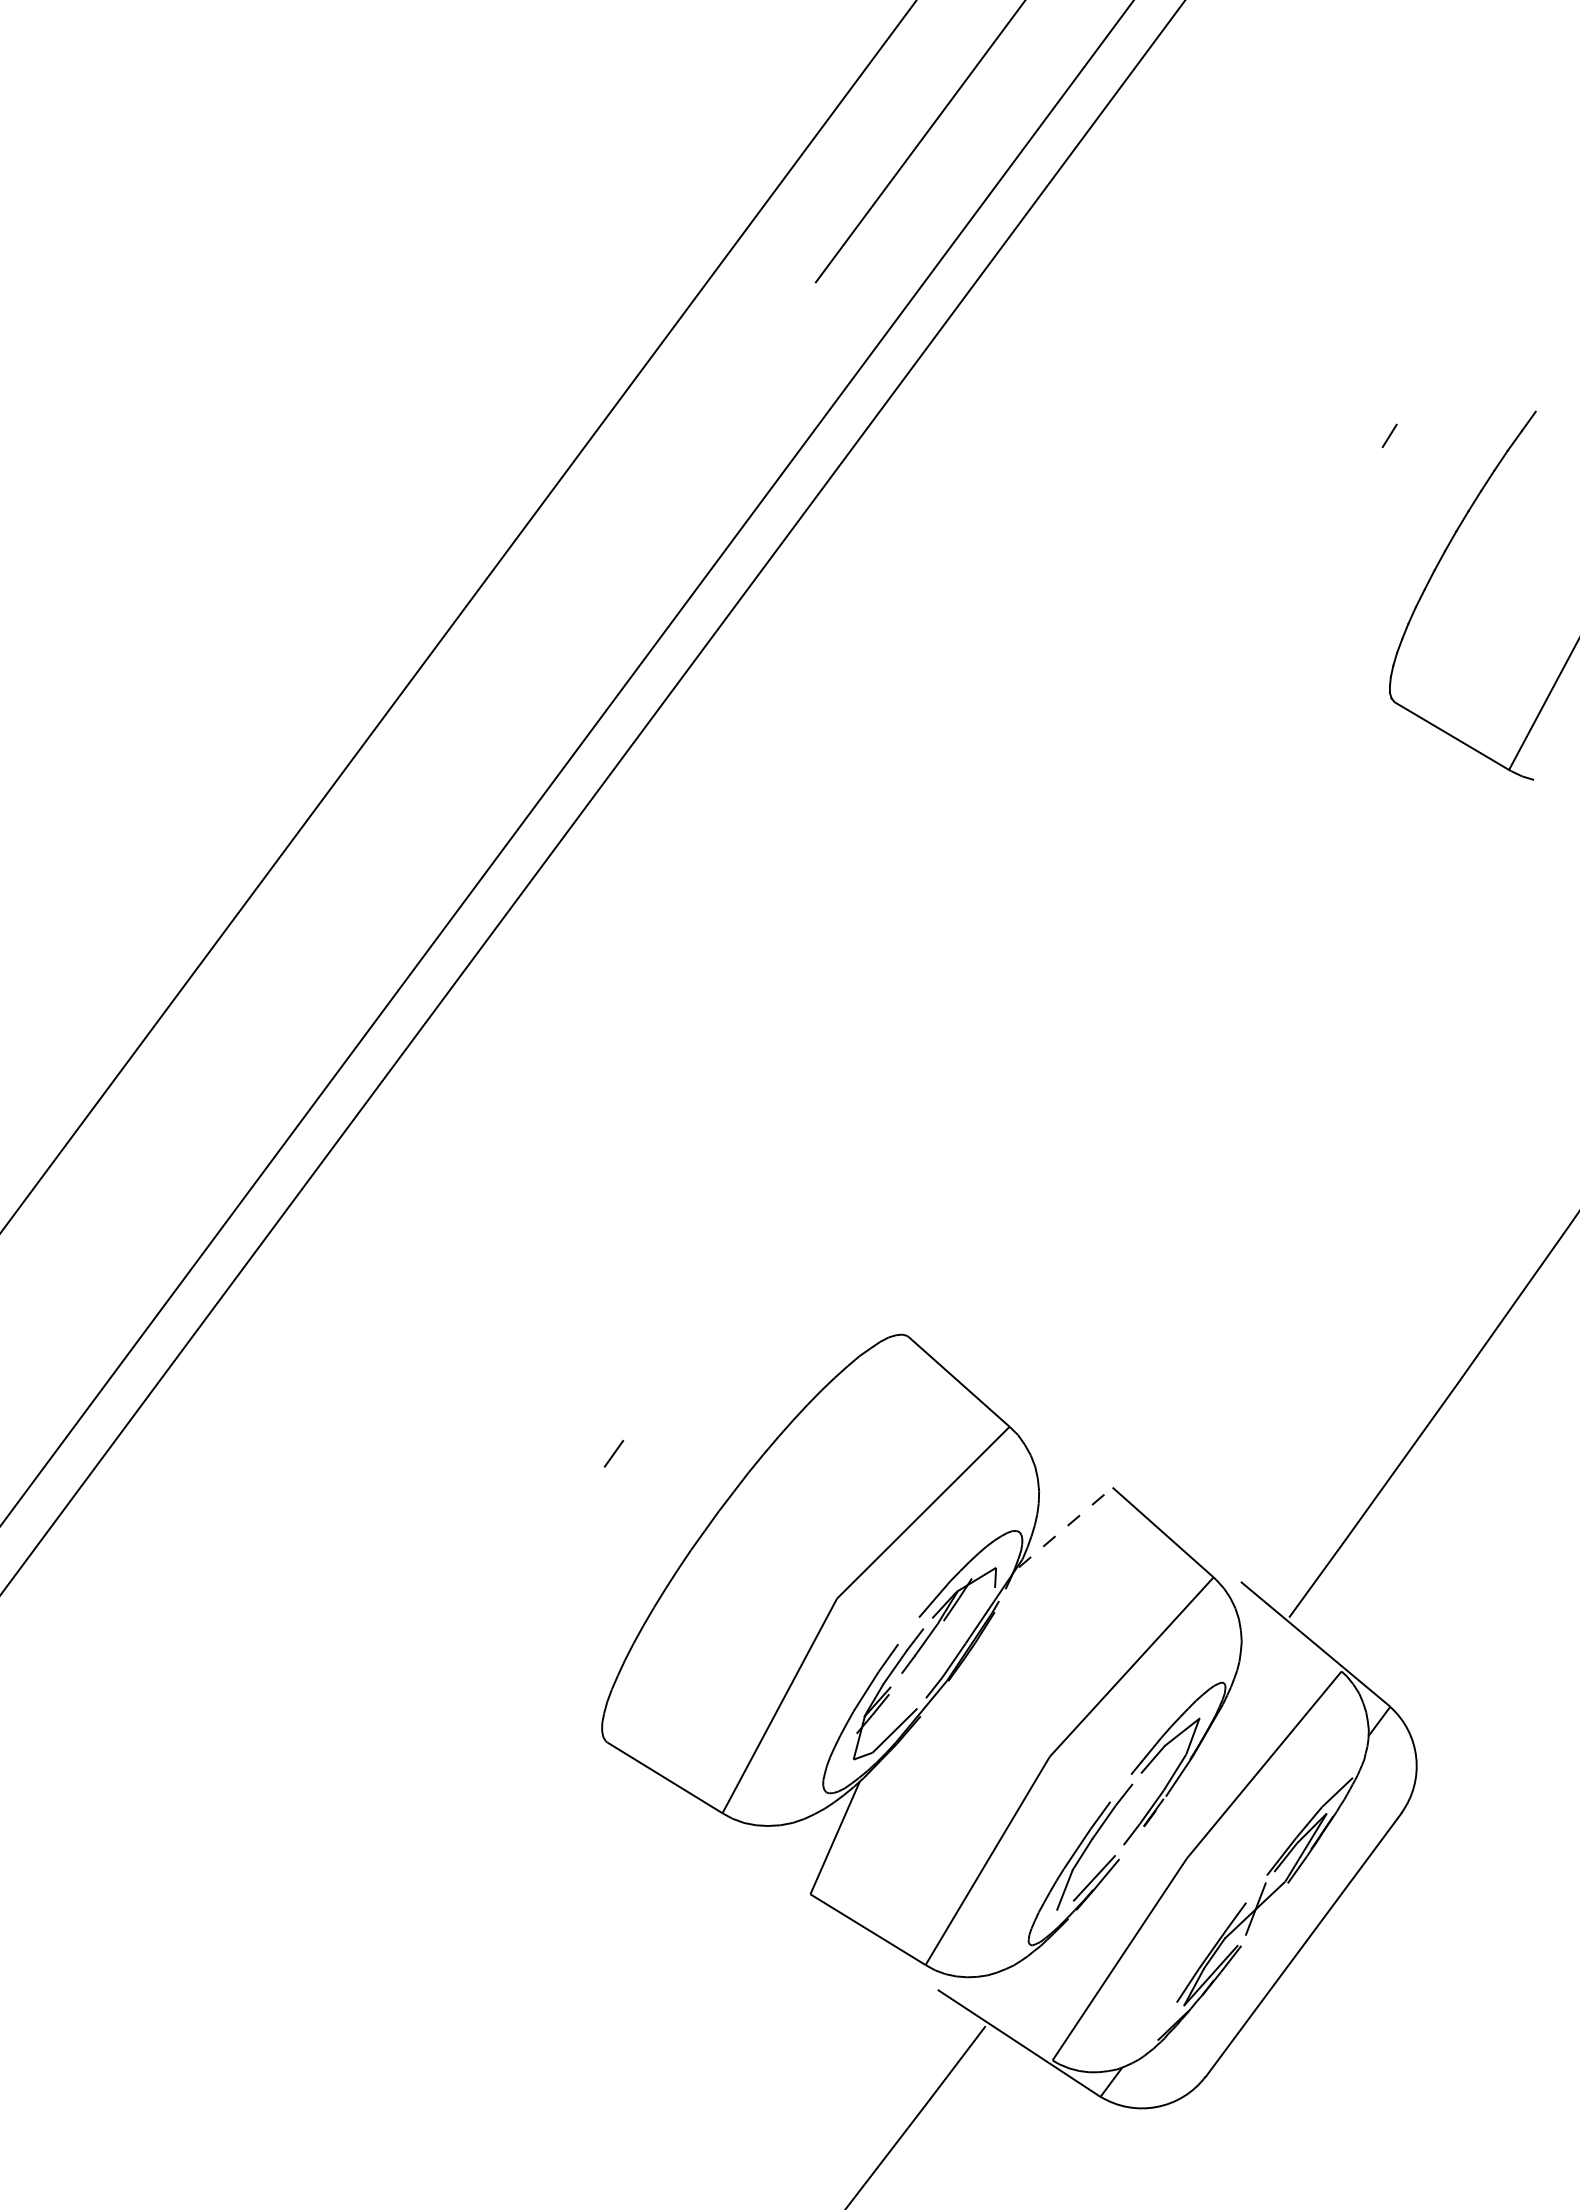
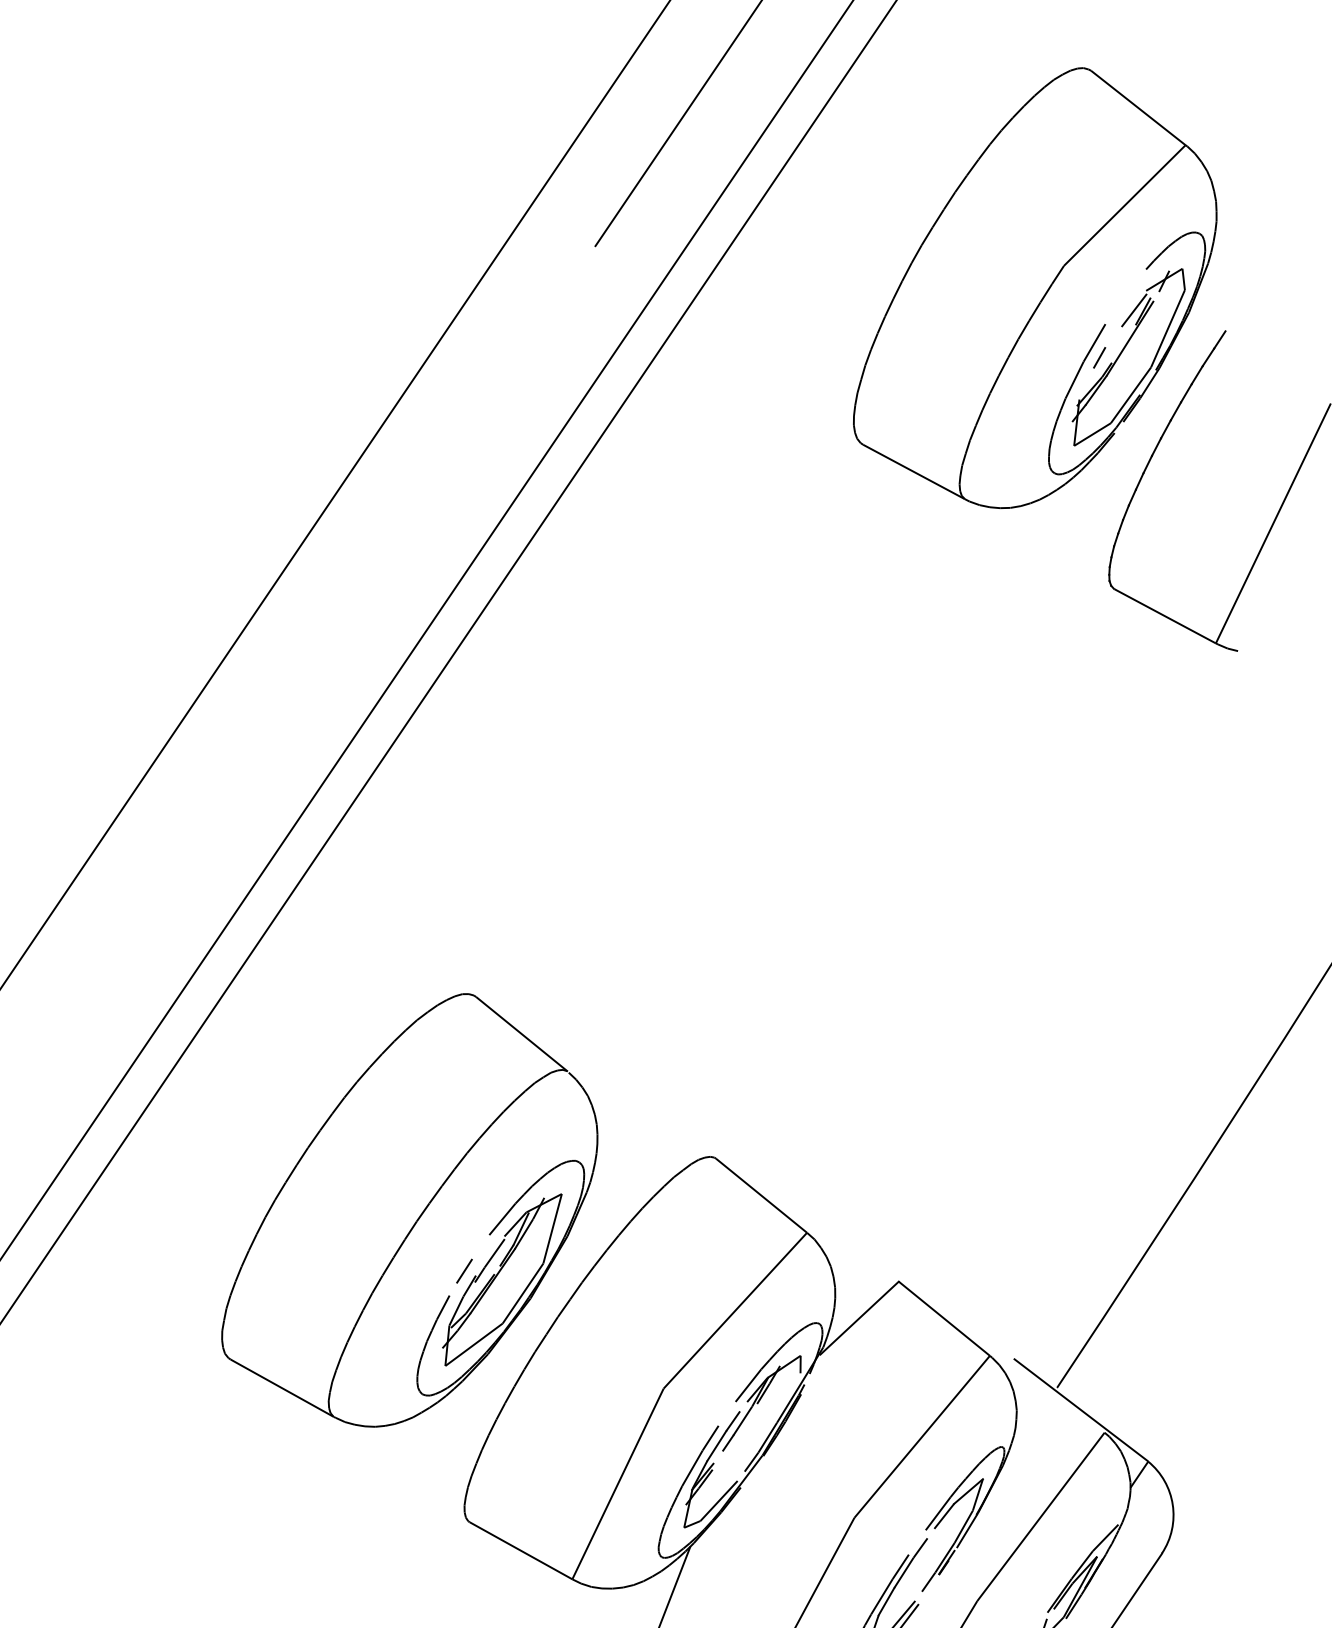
part: (1317, 352) -> (1033, 288), added
part: (552, 1381) -> (408, 1210), added
line: (1065, 1527) -> (859, 1318), dashed -> solid

